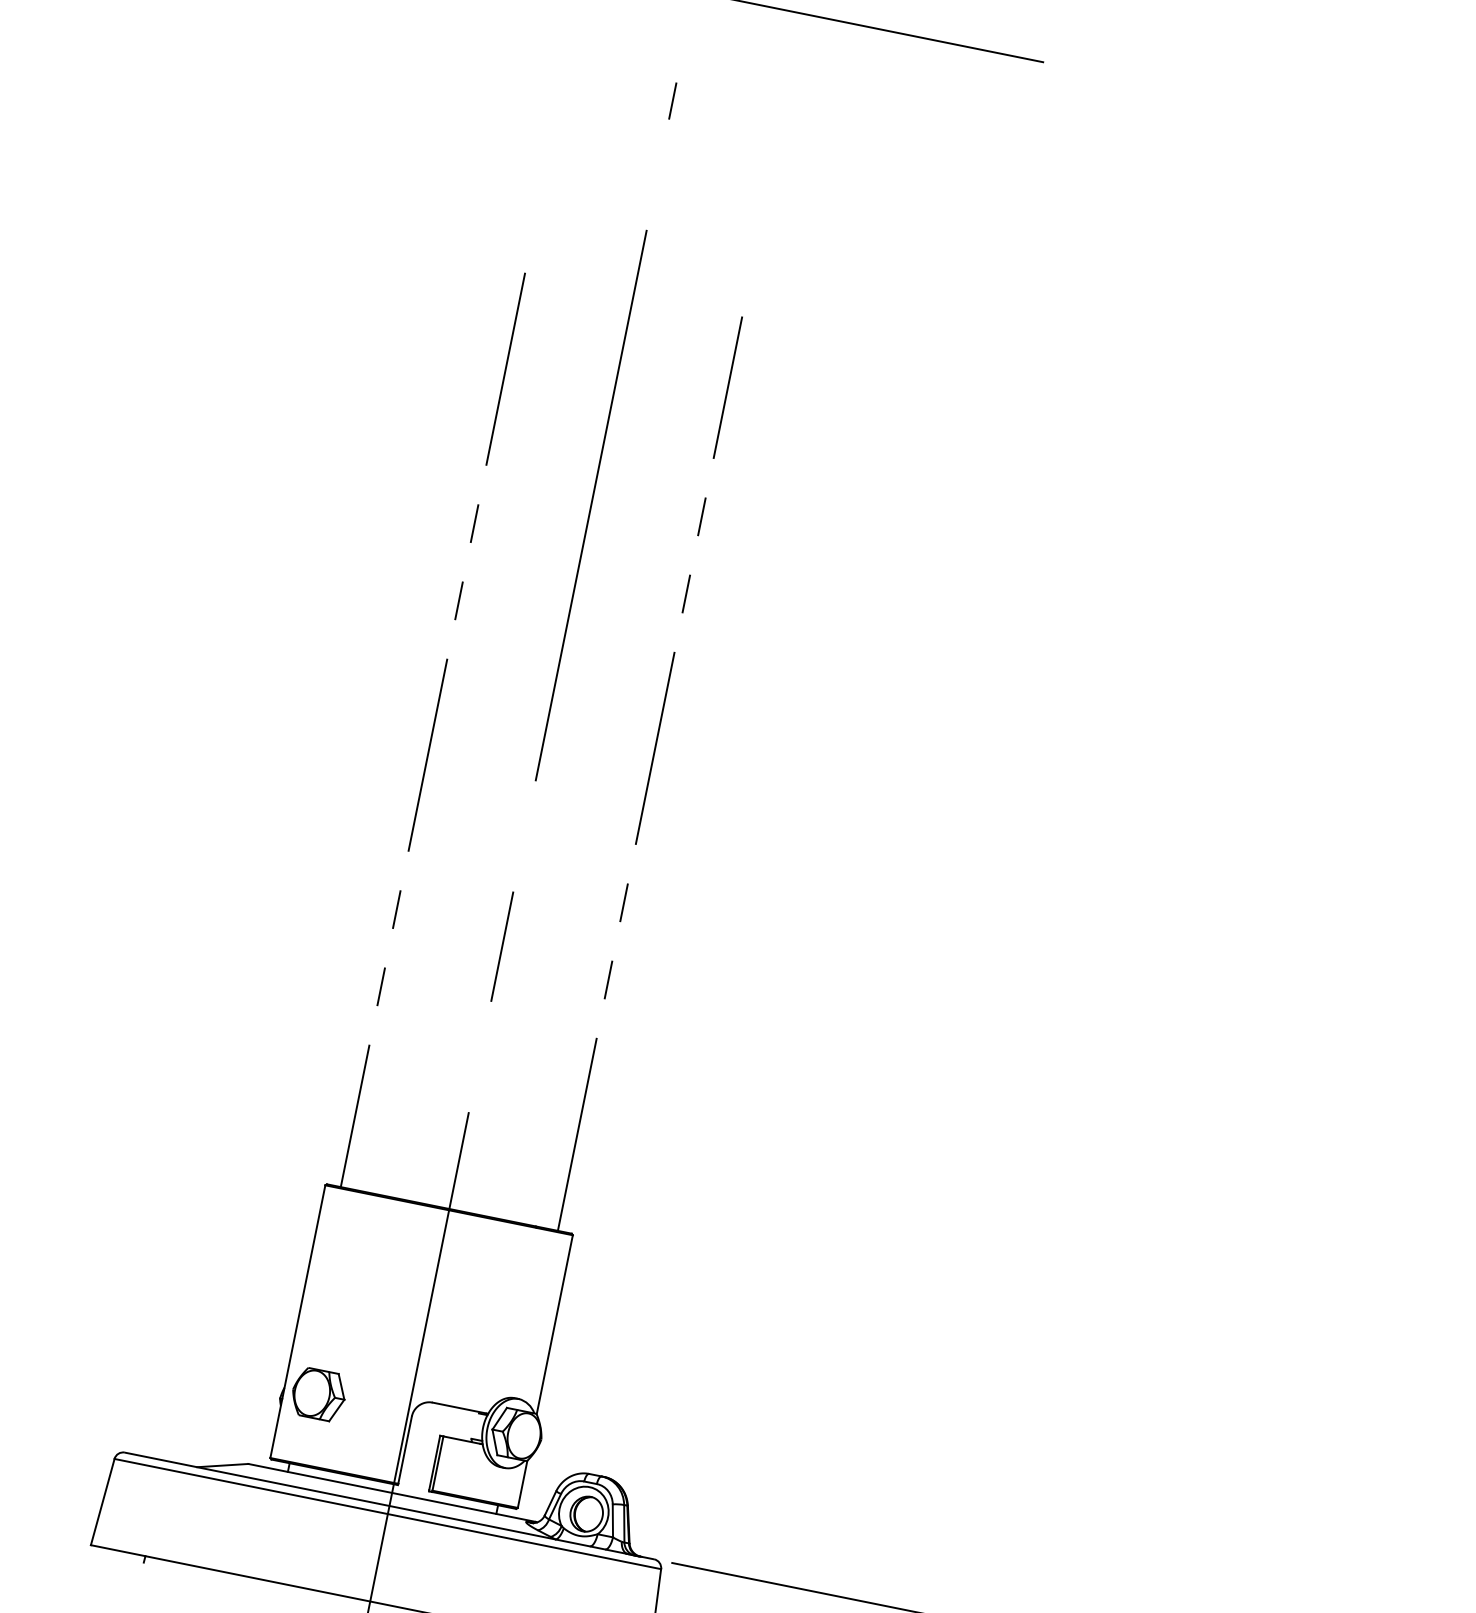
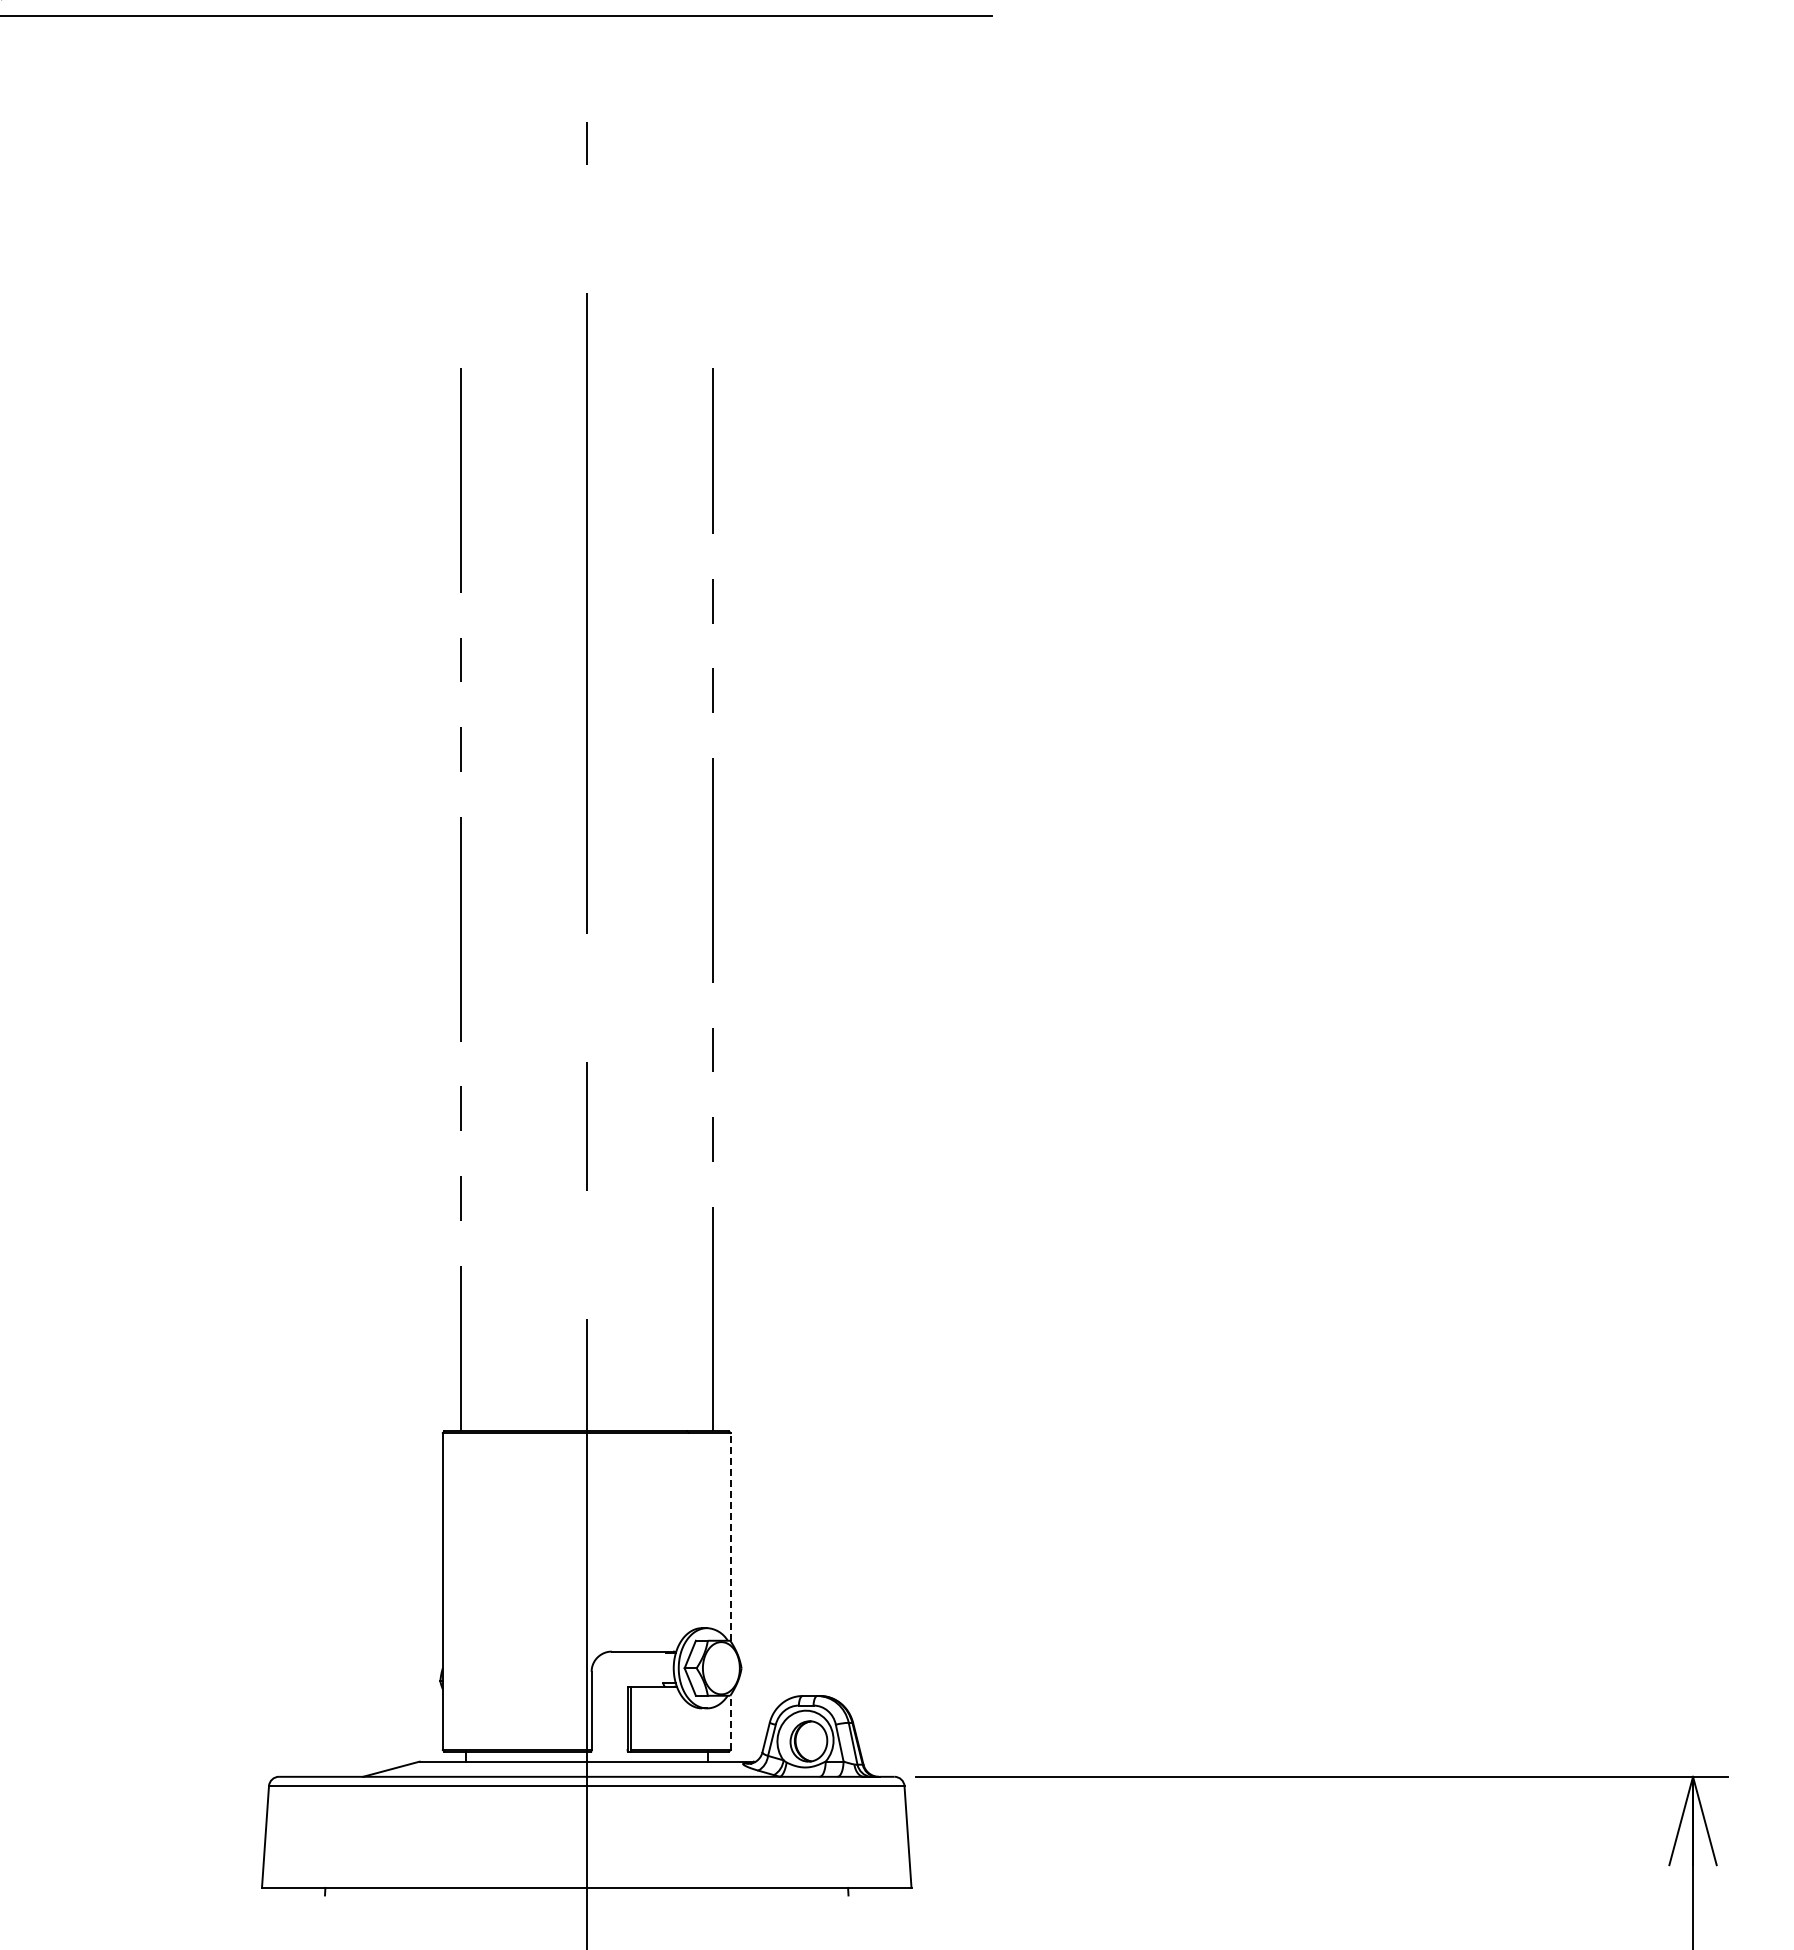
line: (554, 1324) -> (730, 1536), solid -> dashed
part: (318, 1393) -> (482, 1667), removed
line: (522, 1484) -> (730, 1722), solid -> dashed

